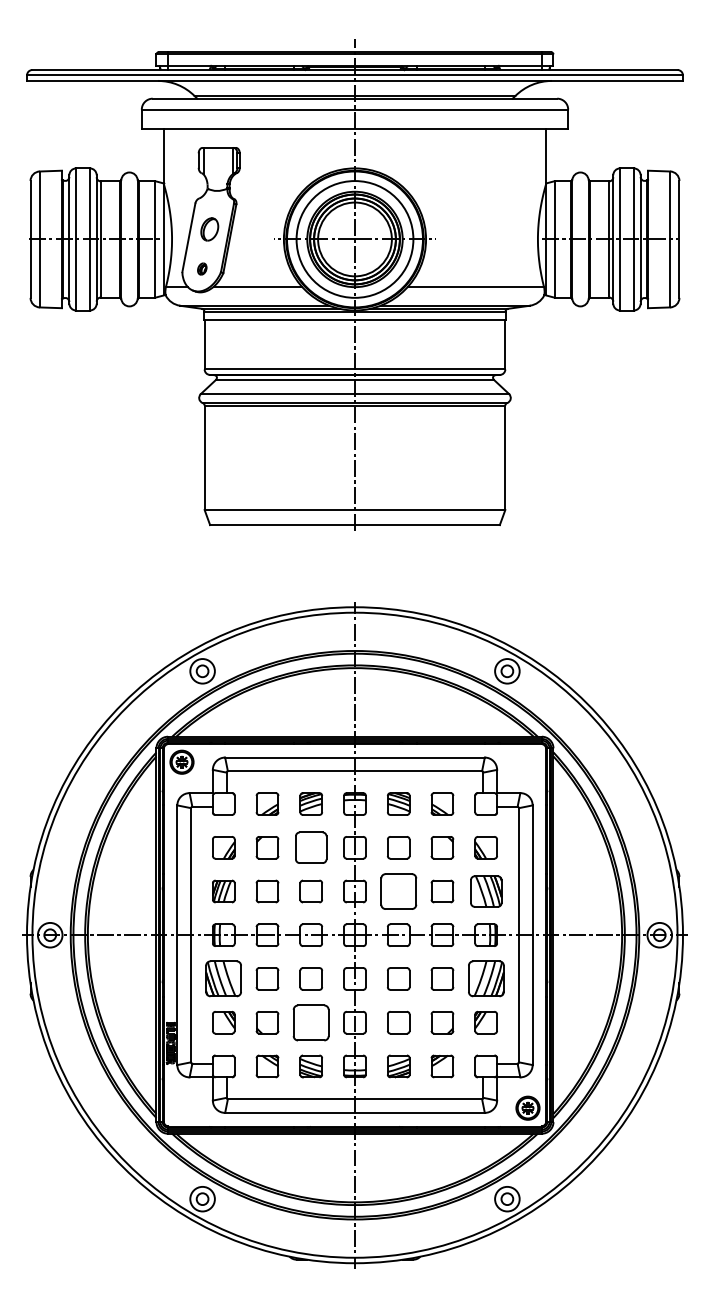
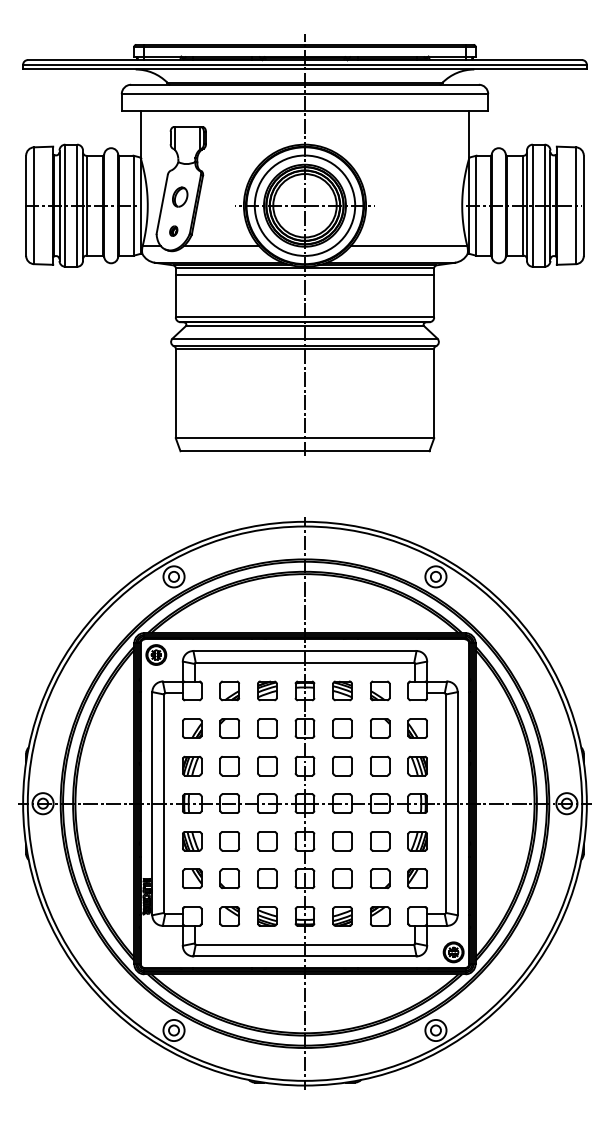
part: (311, 847) -> (267, 728), size x0.71
part: (398, 890) -> (342, 765), size x0.62
part: (485, 890) -> (417, 765), size x0.71
part: (224, 979) -> (192, 841), size x0.62
part: (485, 979) -> (417, 841), size x0.62
part: (311, 1022) -> (267, 878), size x0.62

